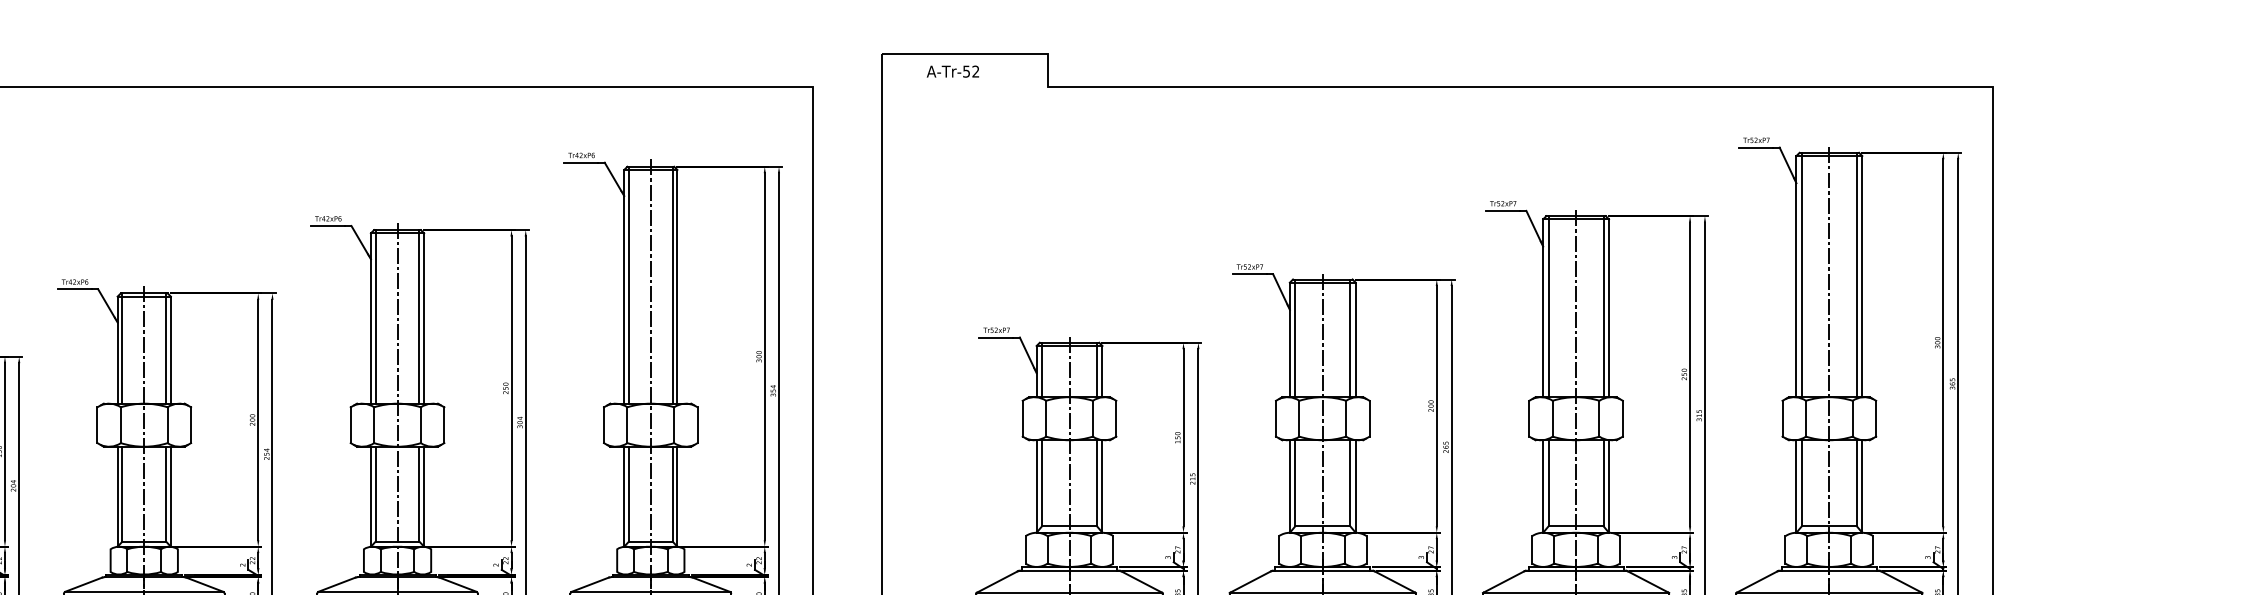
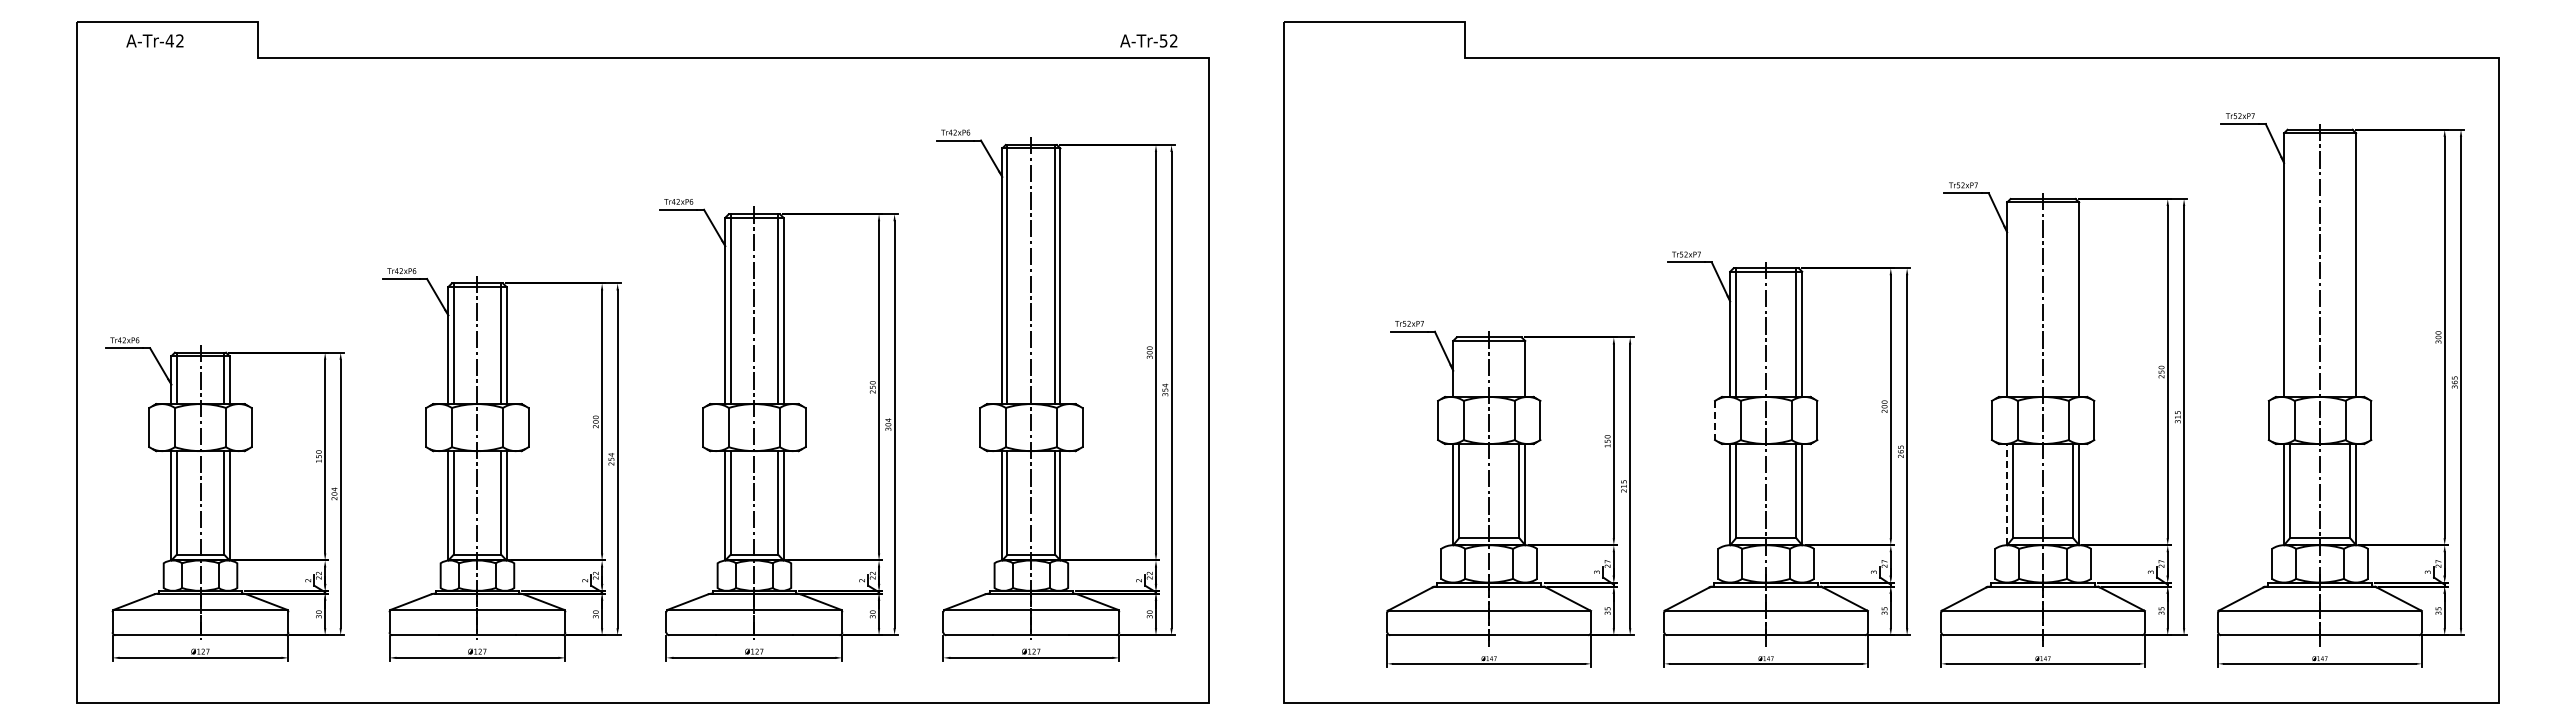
text: (952, 71) -> (1148, 40), moved
line: (1801, 274) -> (2289, 262), removed
line: (1857, 274) -> (2350, 262), removed
line: (1548, 306) -> (2012, 297), removed
line: (1603, 306) -> (2073, 297), removed
line: (1042, 369) -> (1459, 366), removed
line: (1097, 369) -> (1519, 366), removed
line: (1276, 418) -> (1715, 420), solid -> dashed
line: (1543, 486) -> (2007, 494), solid -> dashed

